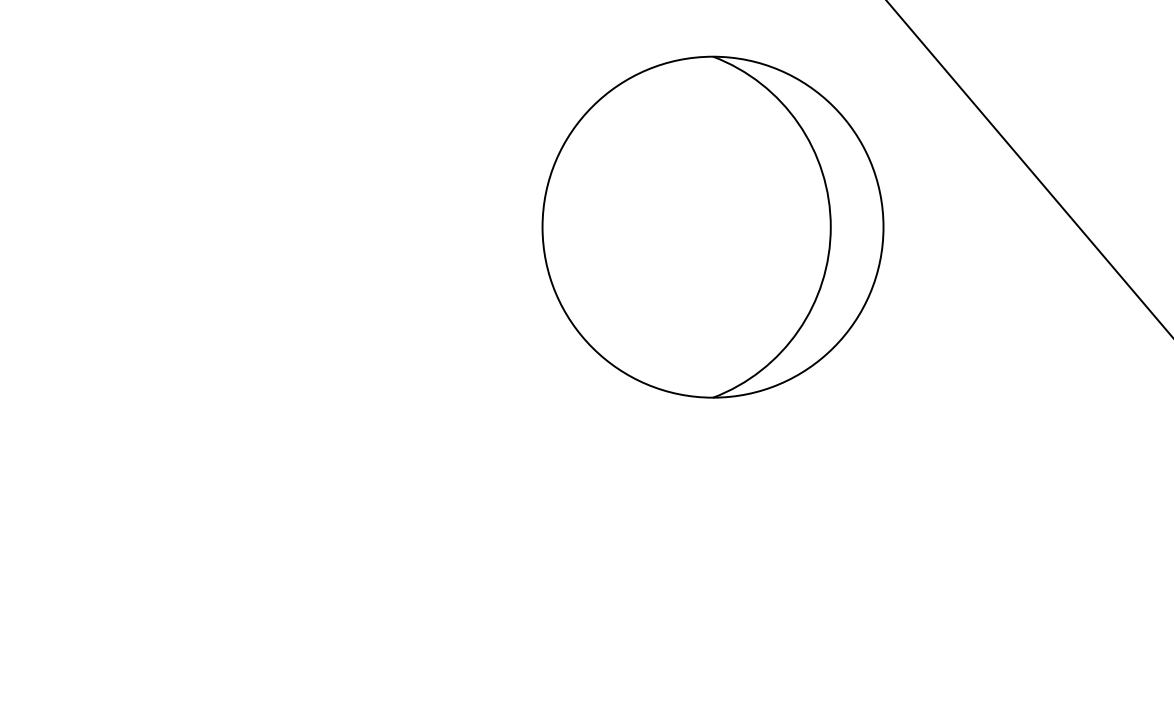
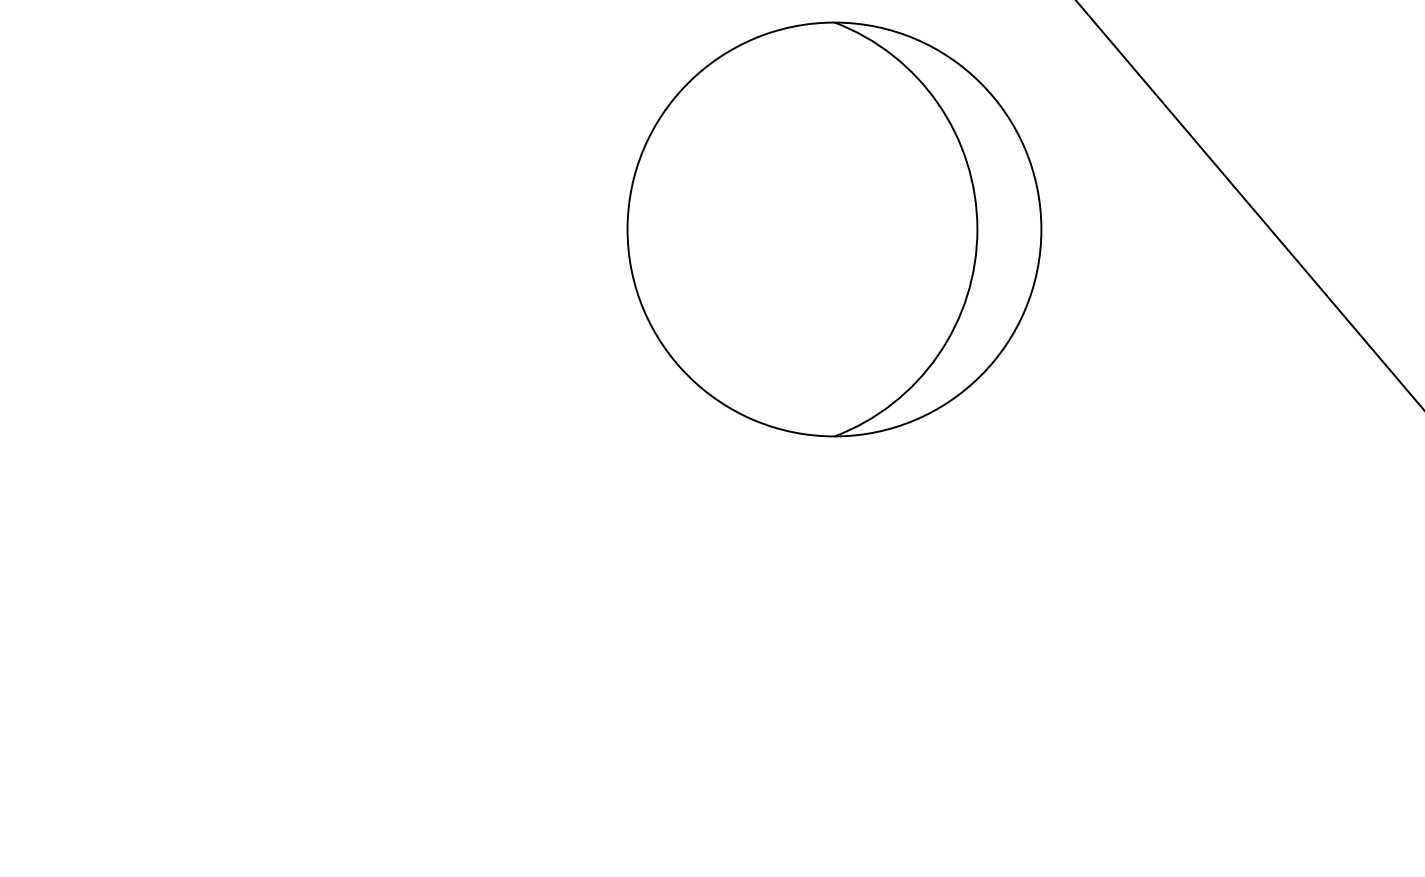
part: (713, 227) -> (834, 229), moved

